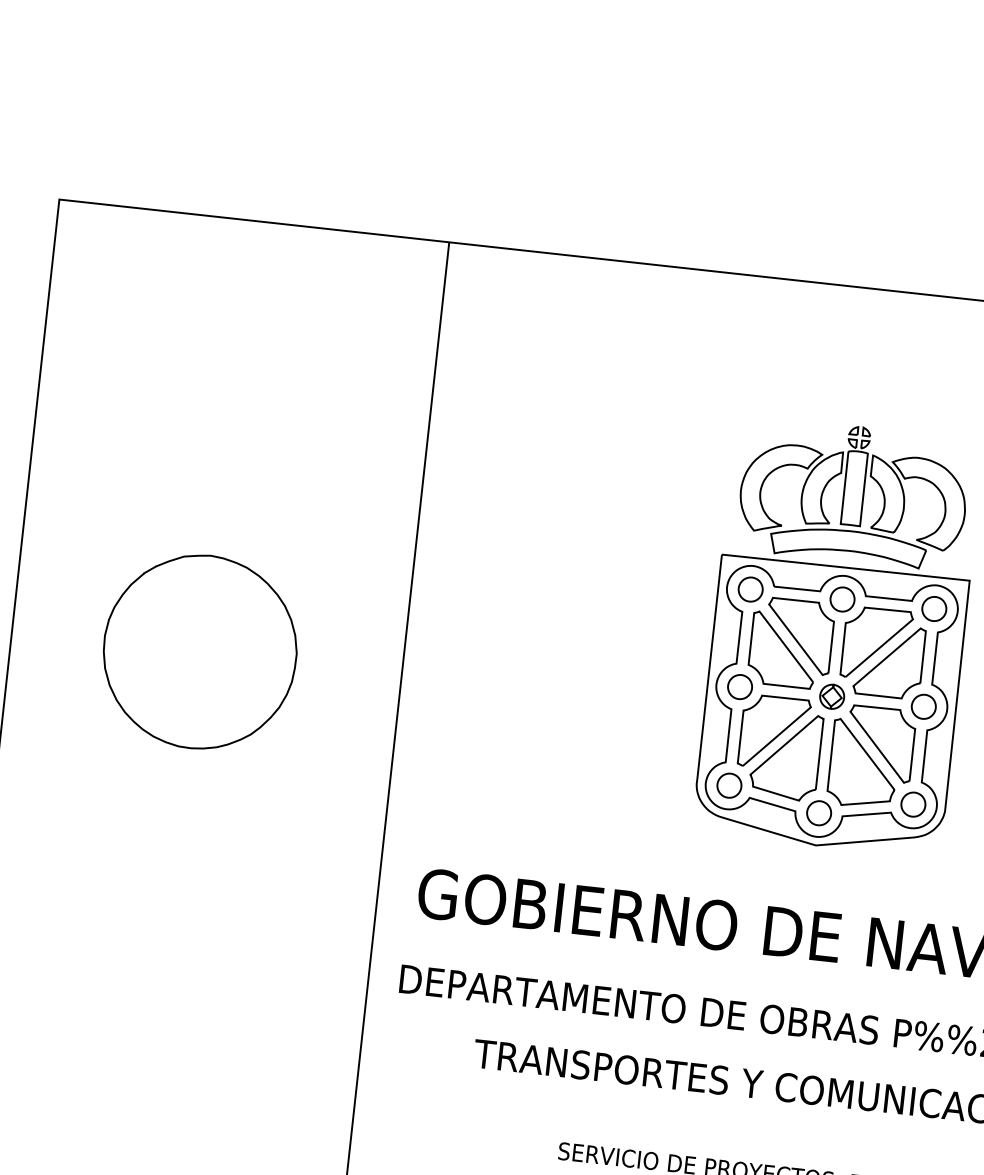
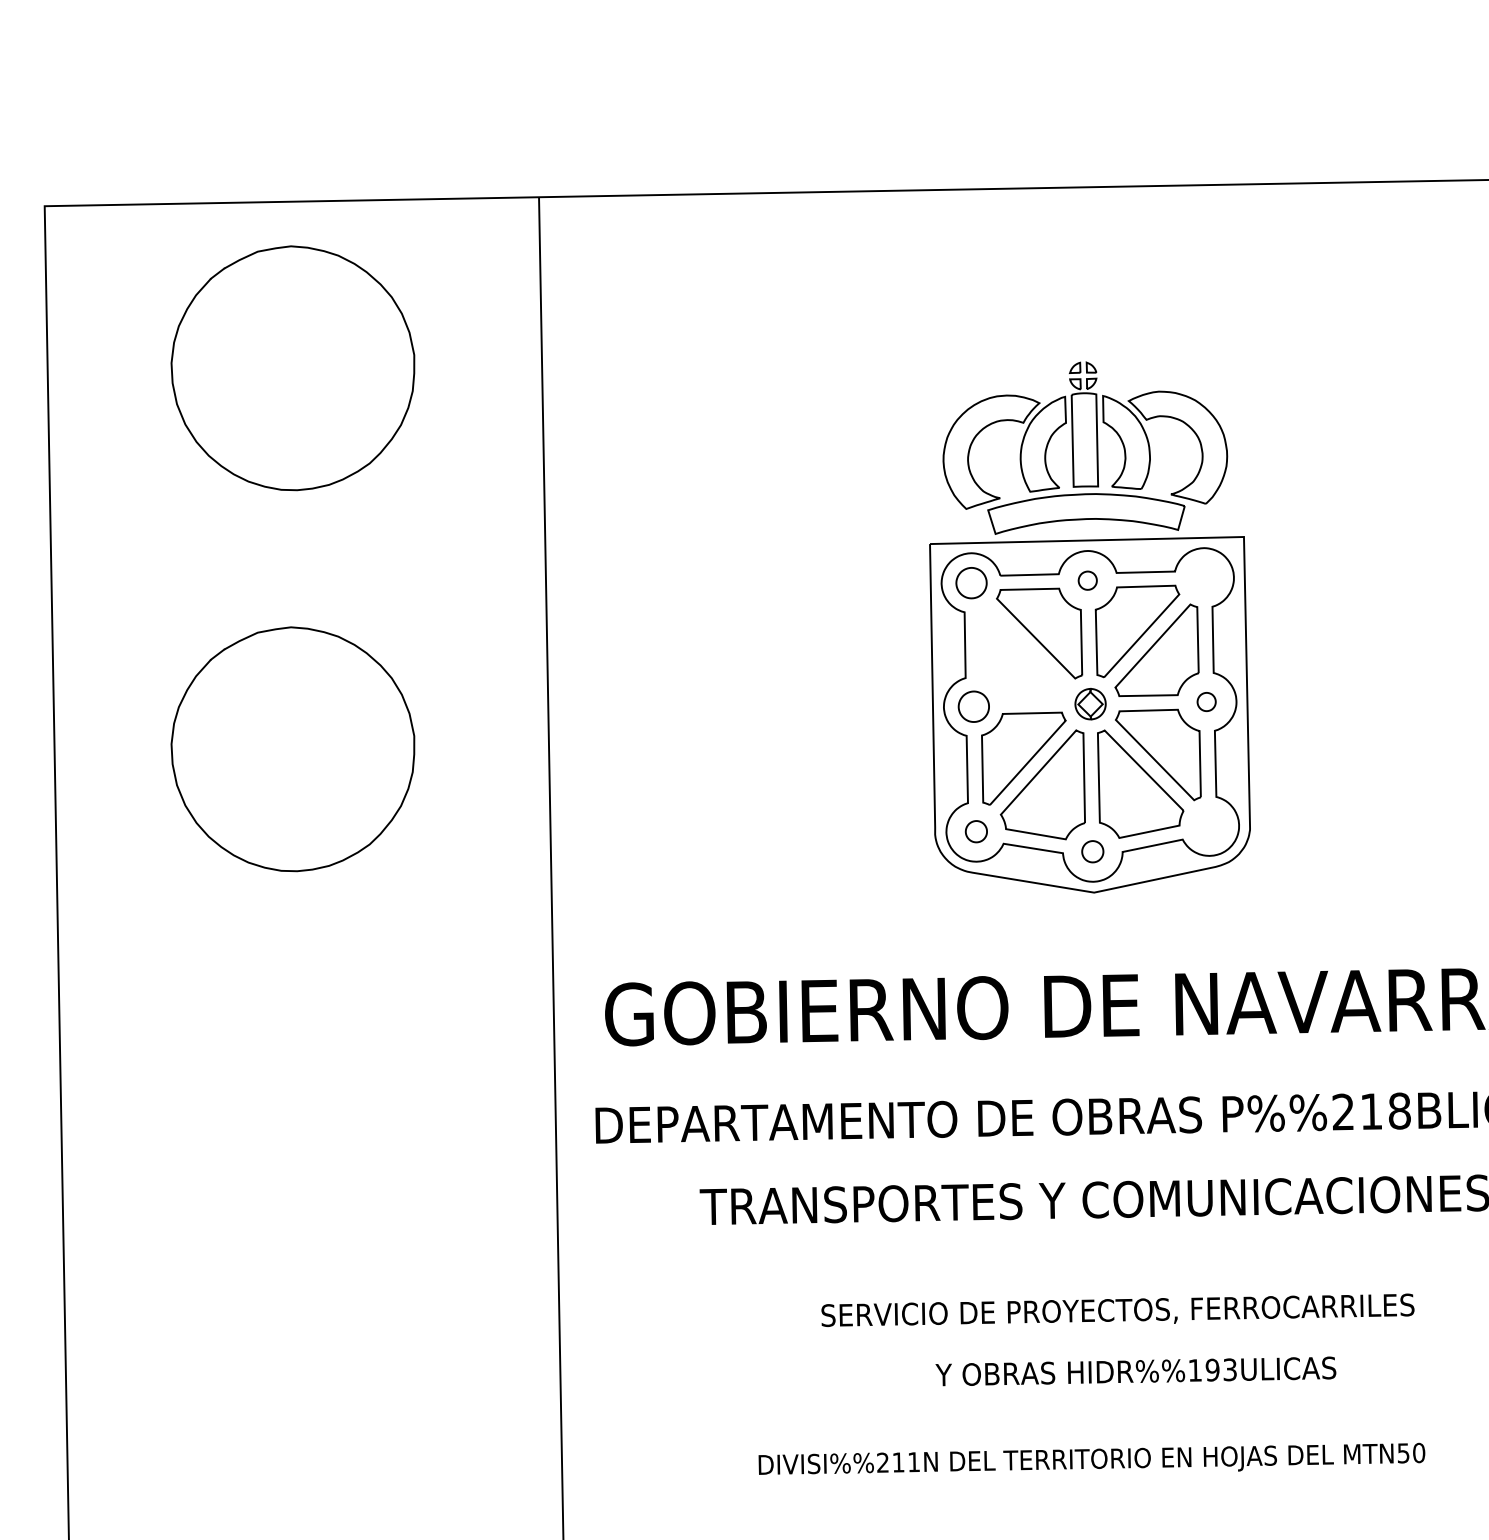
part: (238, 352) -> (292, 368), added
part: (842, 599) -> (1087, 580), size x0.6
part: (934, 608) -> (1204, 577), removed
part: (782, 649) -> (1021, 653), removed
part: (923, 706) -> (1206, 701), size x0.6
part: (729, 785) -> (976, 831), size x0.7
part: (913, 804) -> (1209, 825), removed
part: (818, 812) -> (1092, 851), size x0.7

